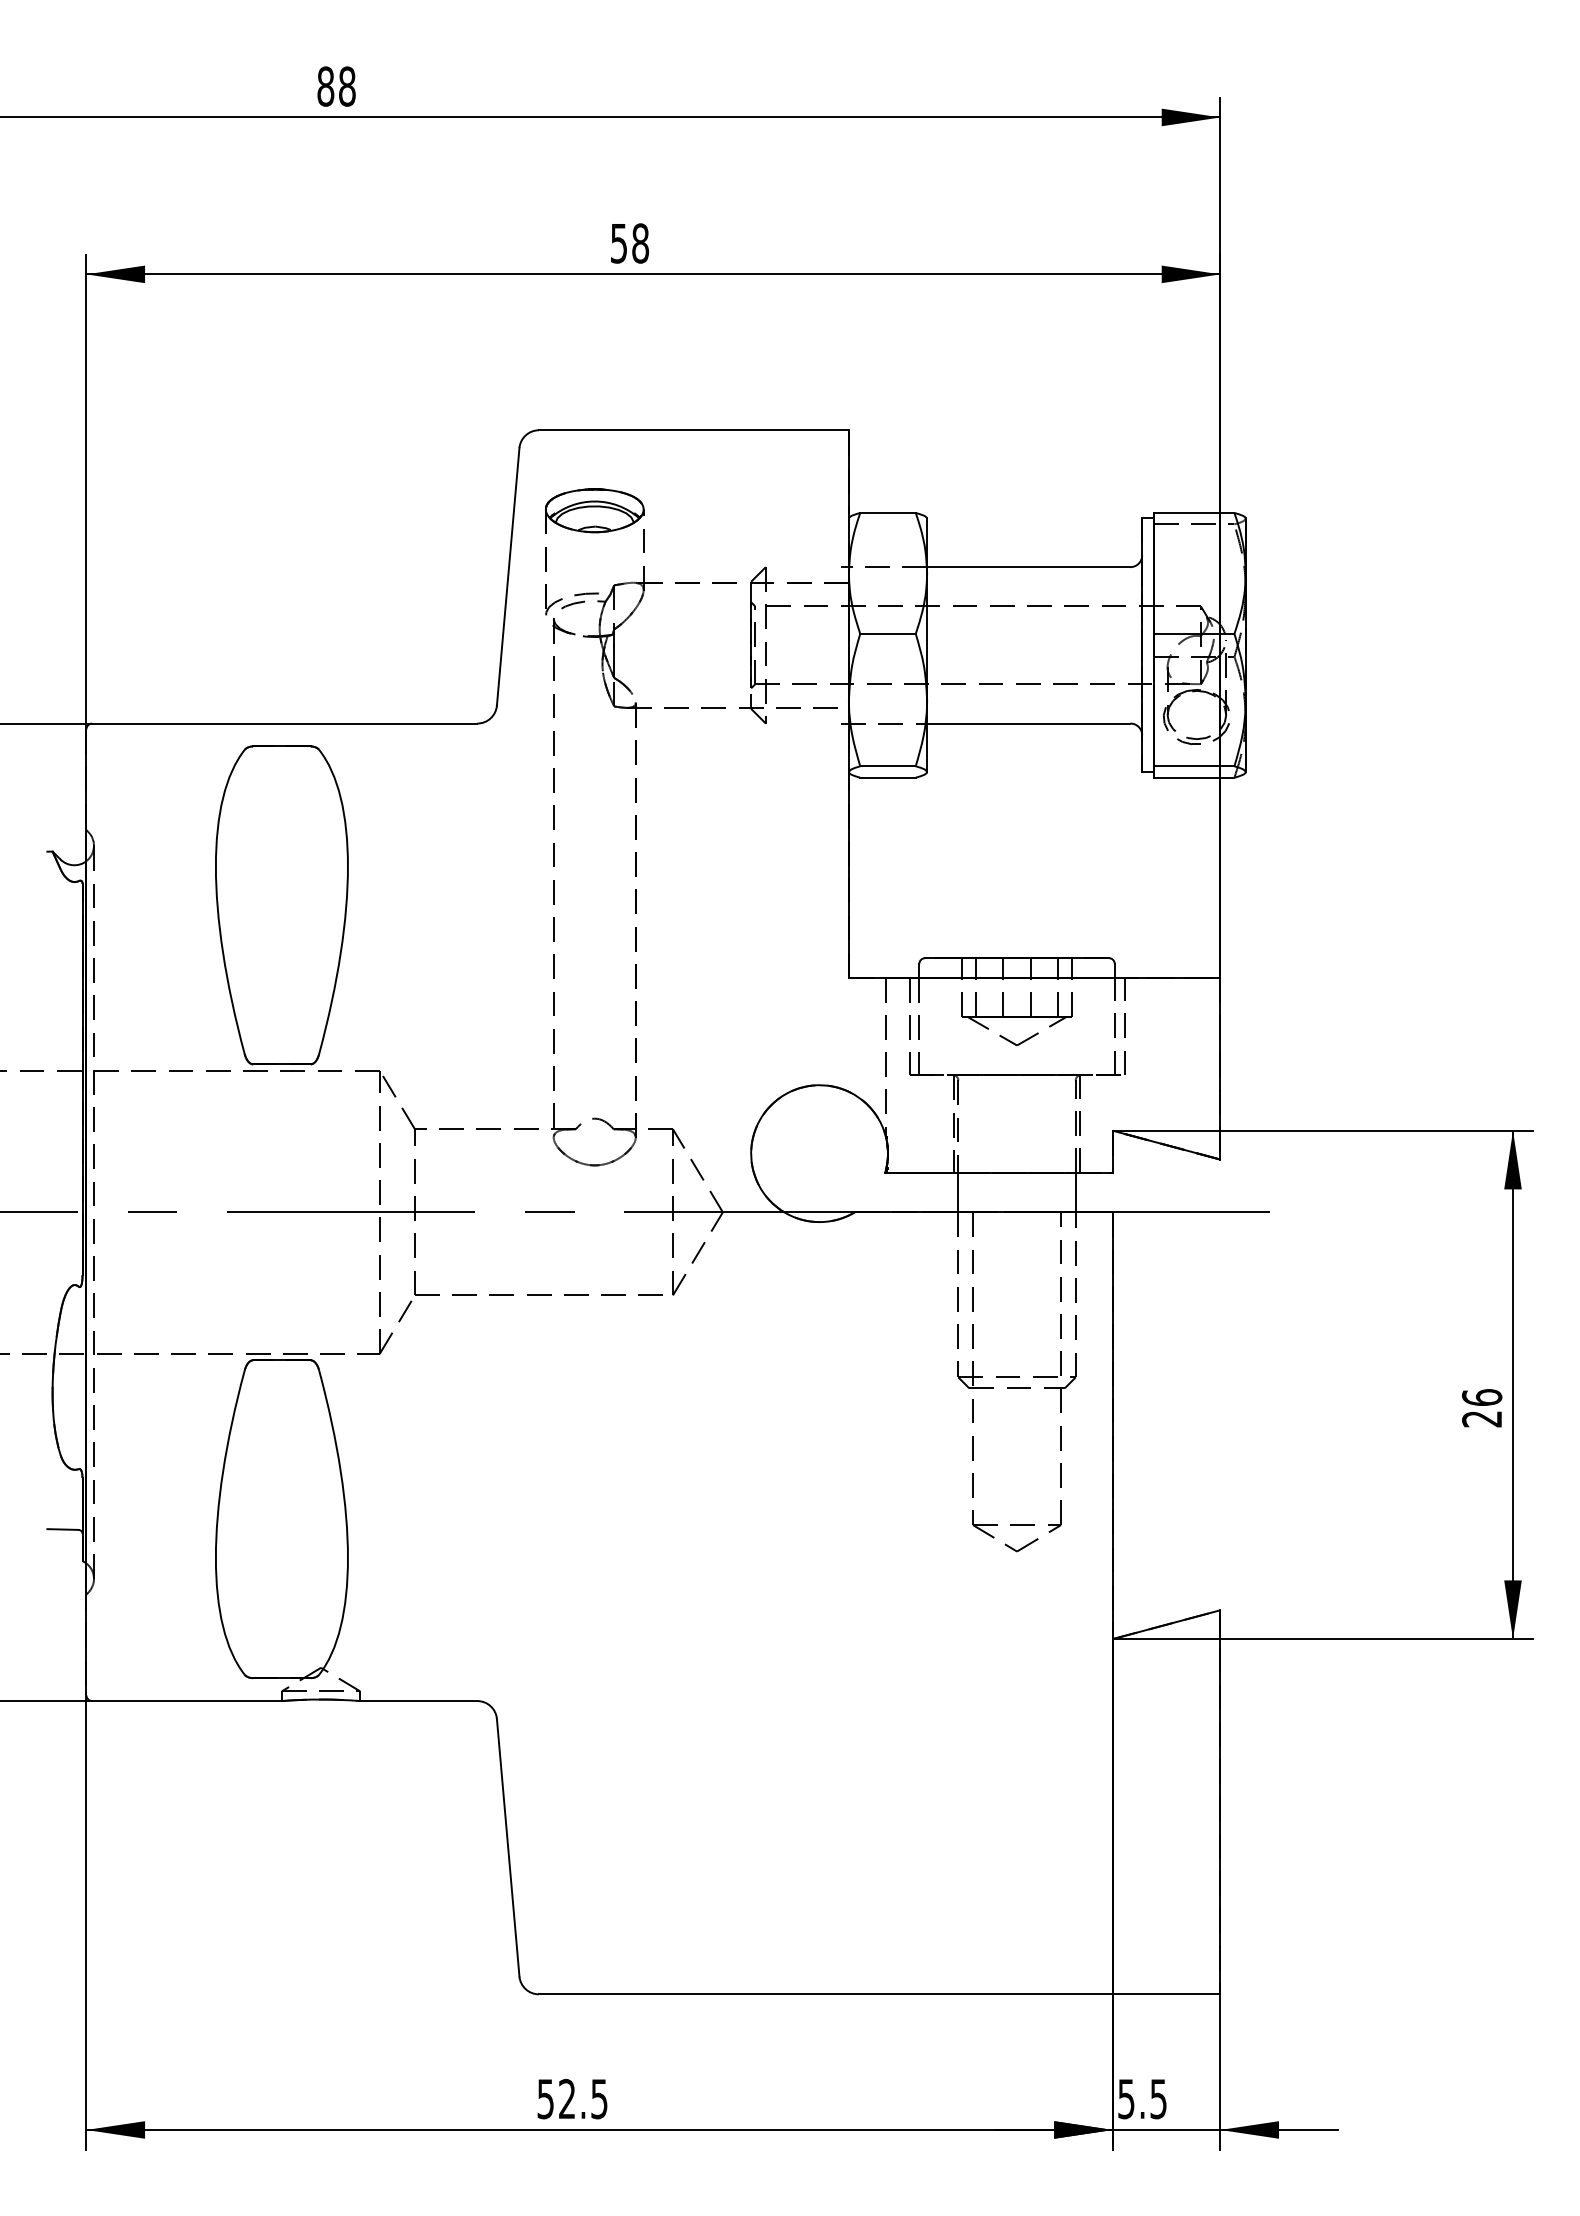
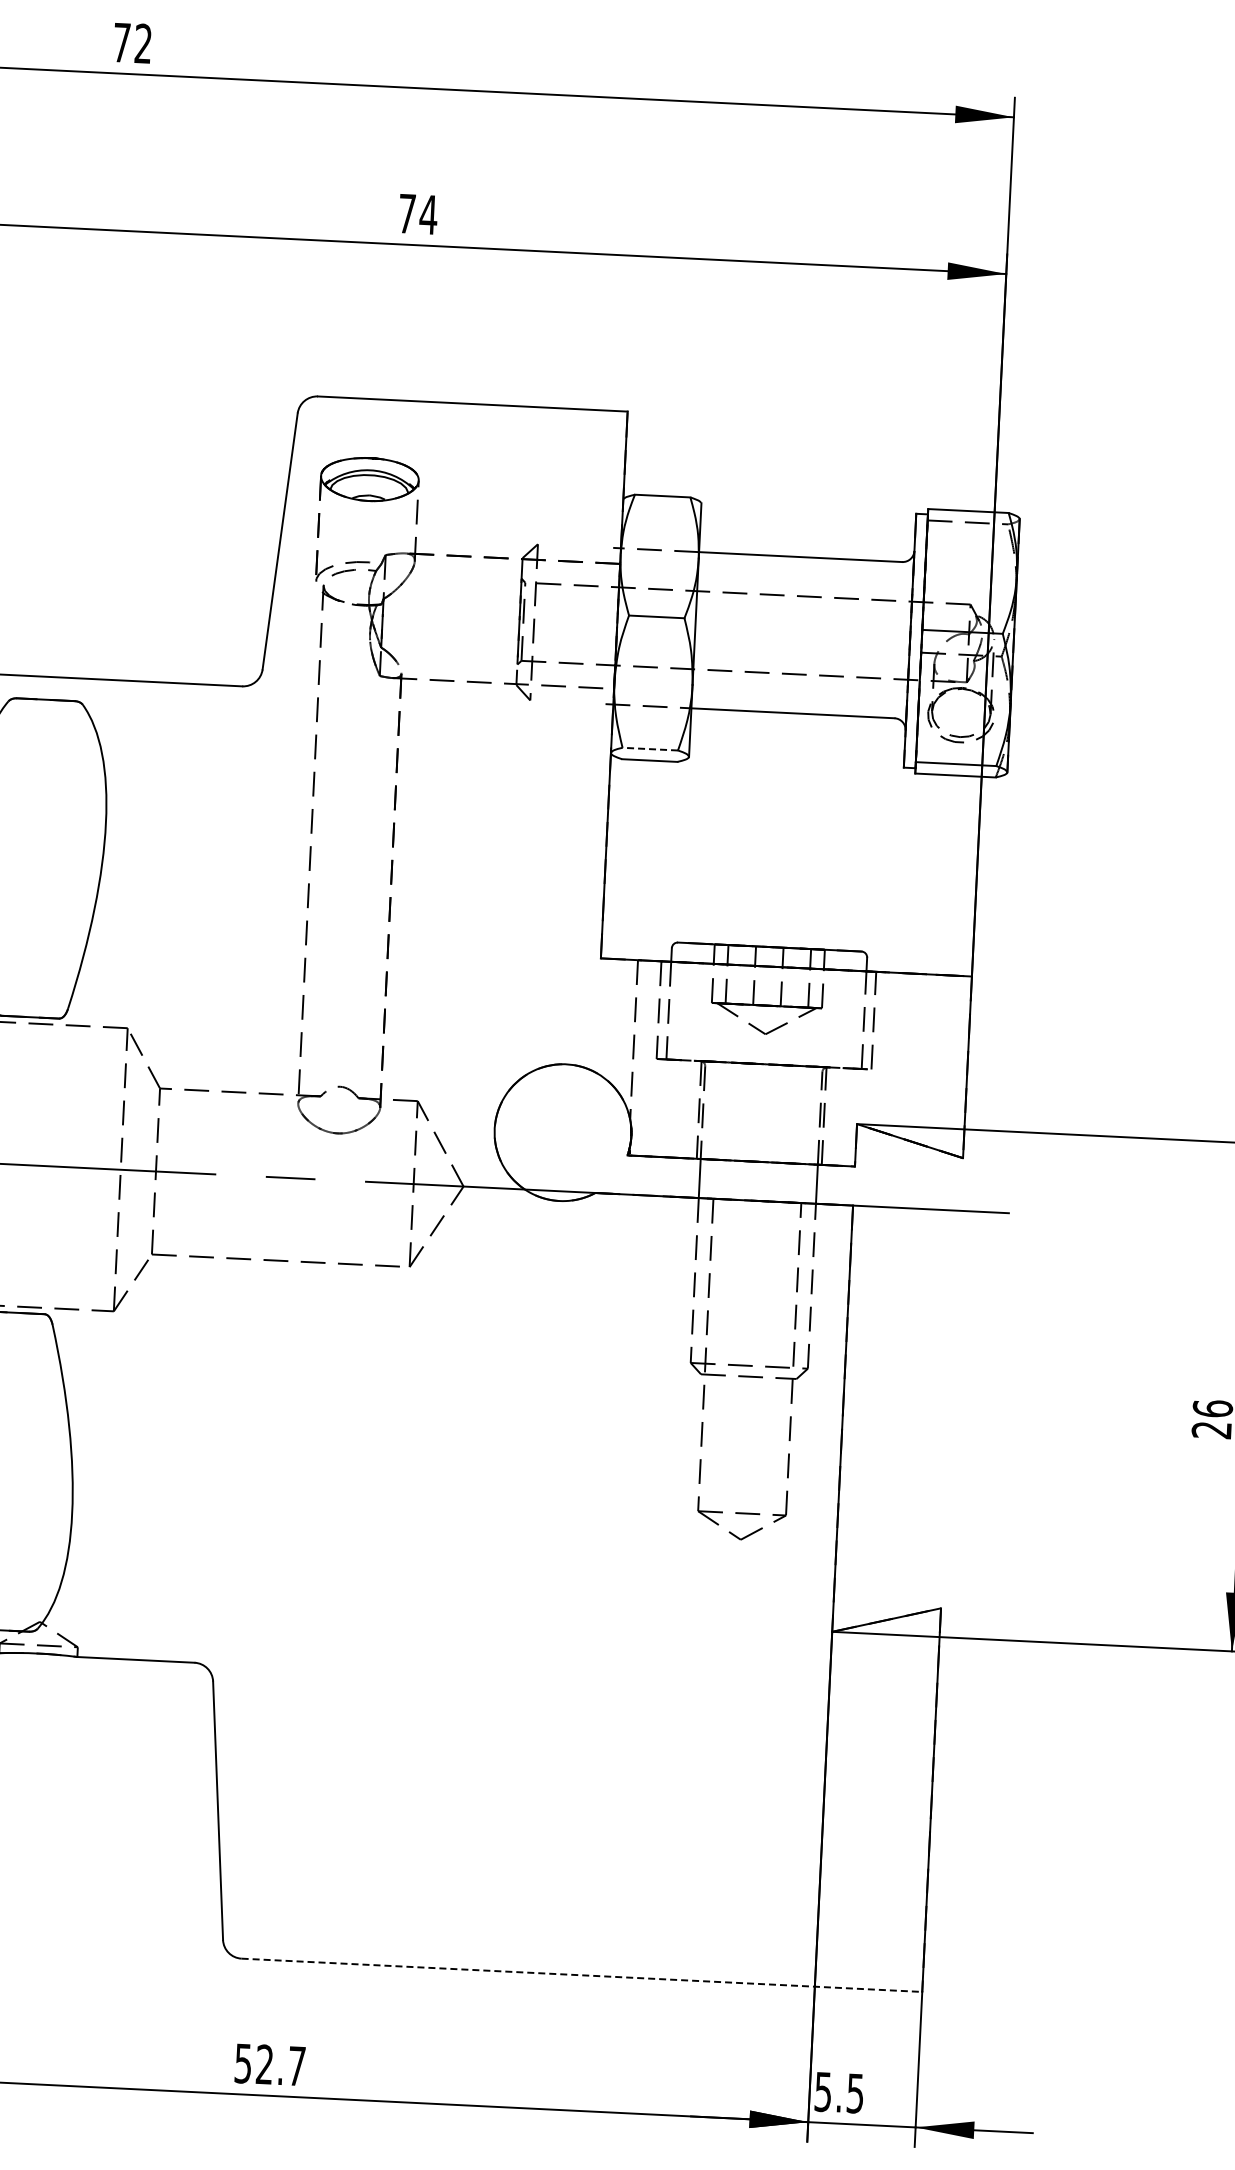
text: (336, 86) -> (132, 43), 88 -> 72
text: (630, 243) -> (418, 214), 58 -> 74
line: (888, 766) -> (650, 749), solid -> dashed
line: (879, 1994) -> (581, 1975), solid -> dashed
text: (599, 2099) -> (296, 2066), 52.5 -> 52.7

